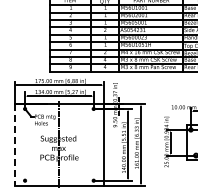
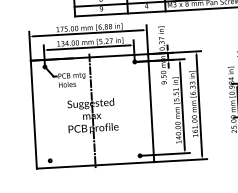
line: (14, 145) -> (33, 115), dashed -> solid

